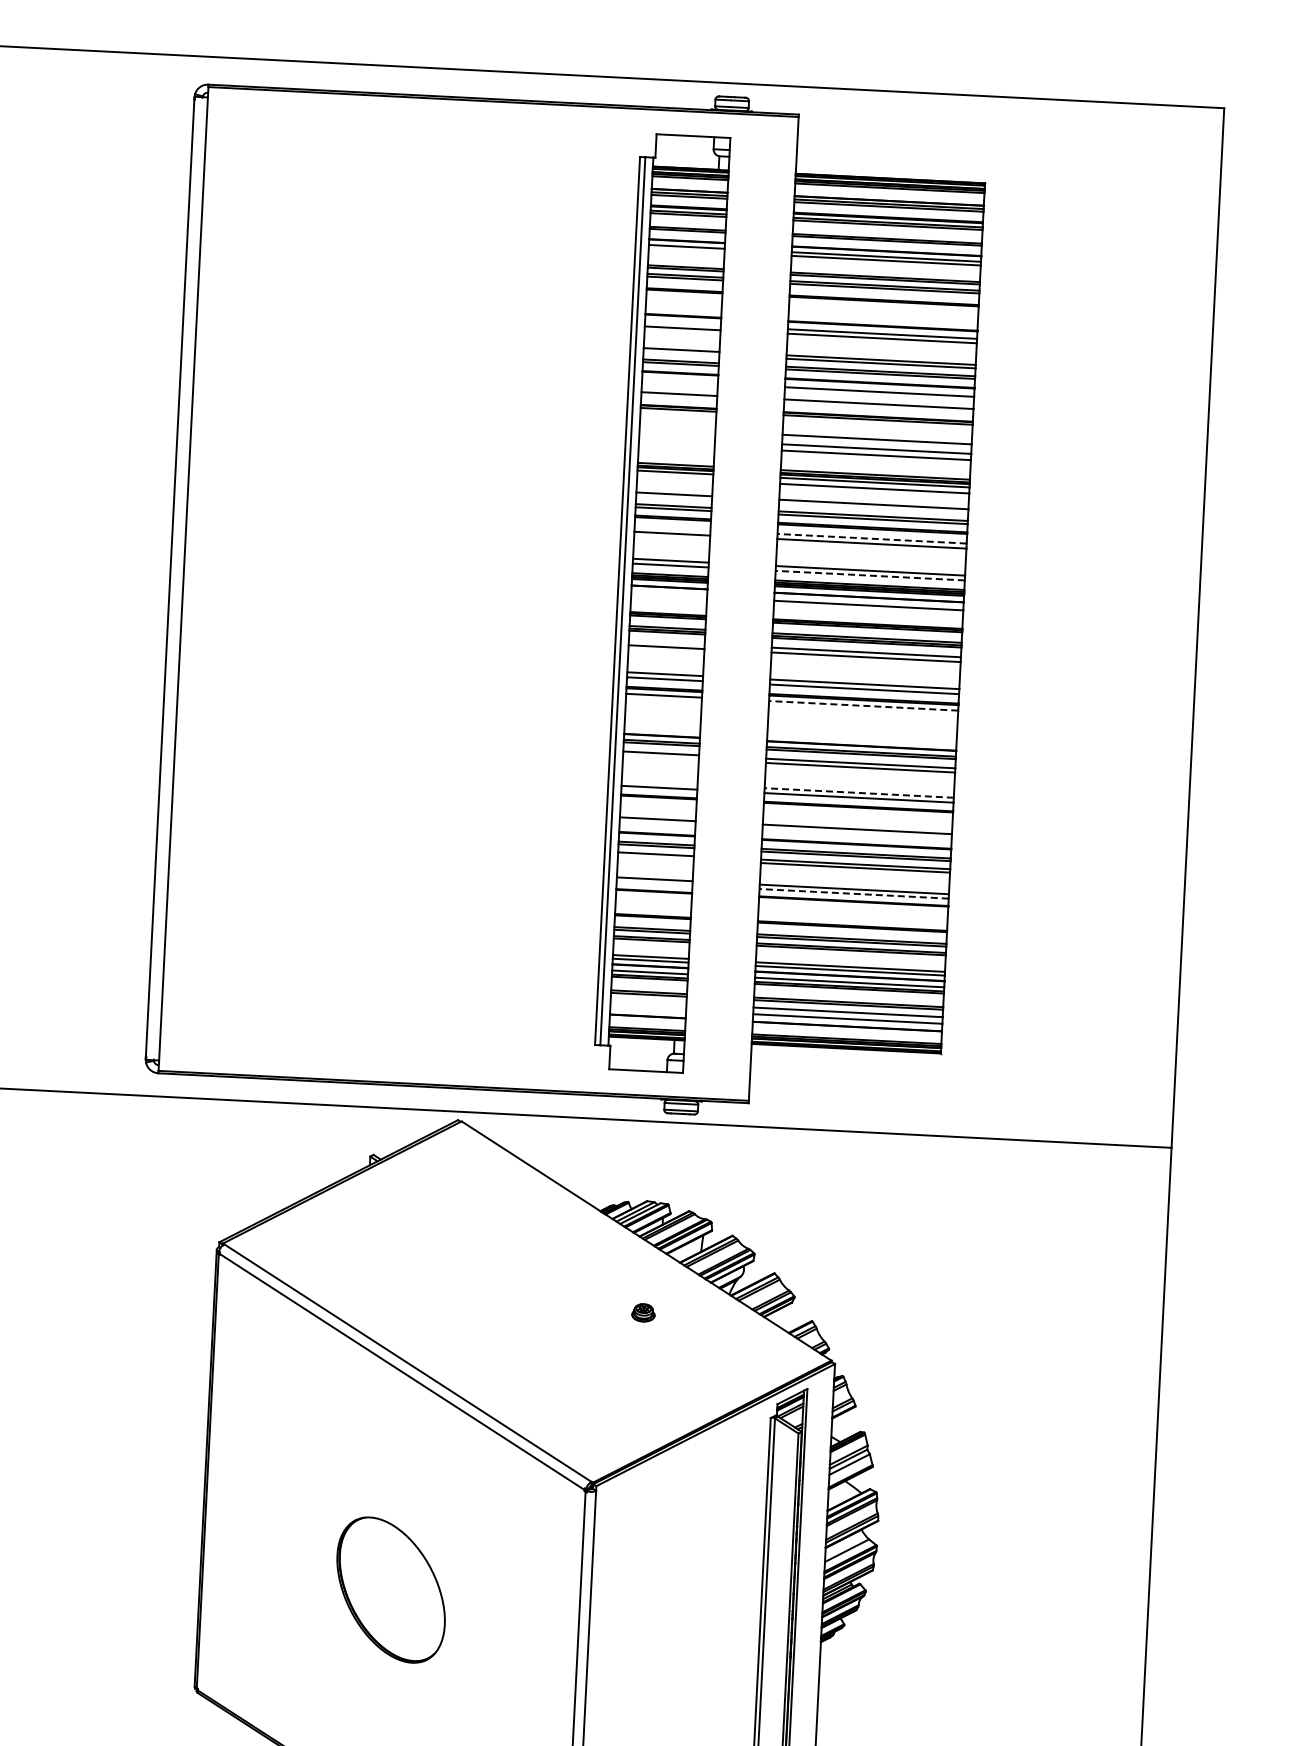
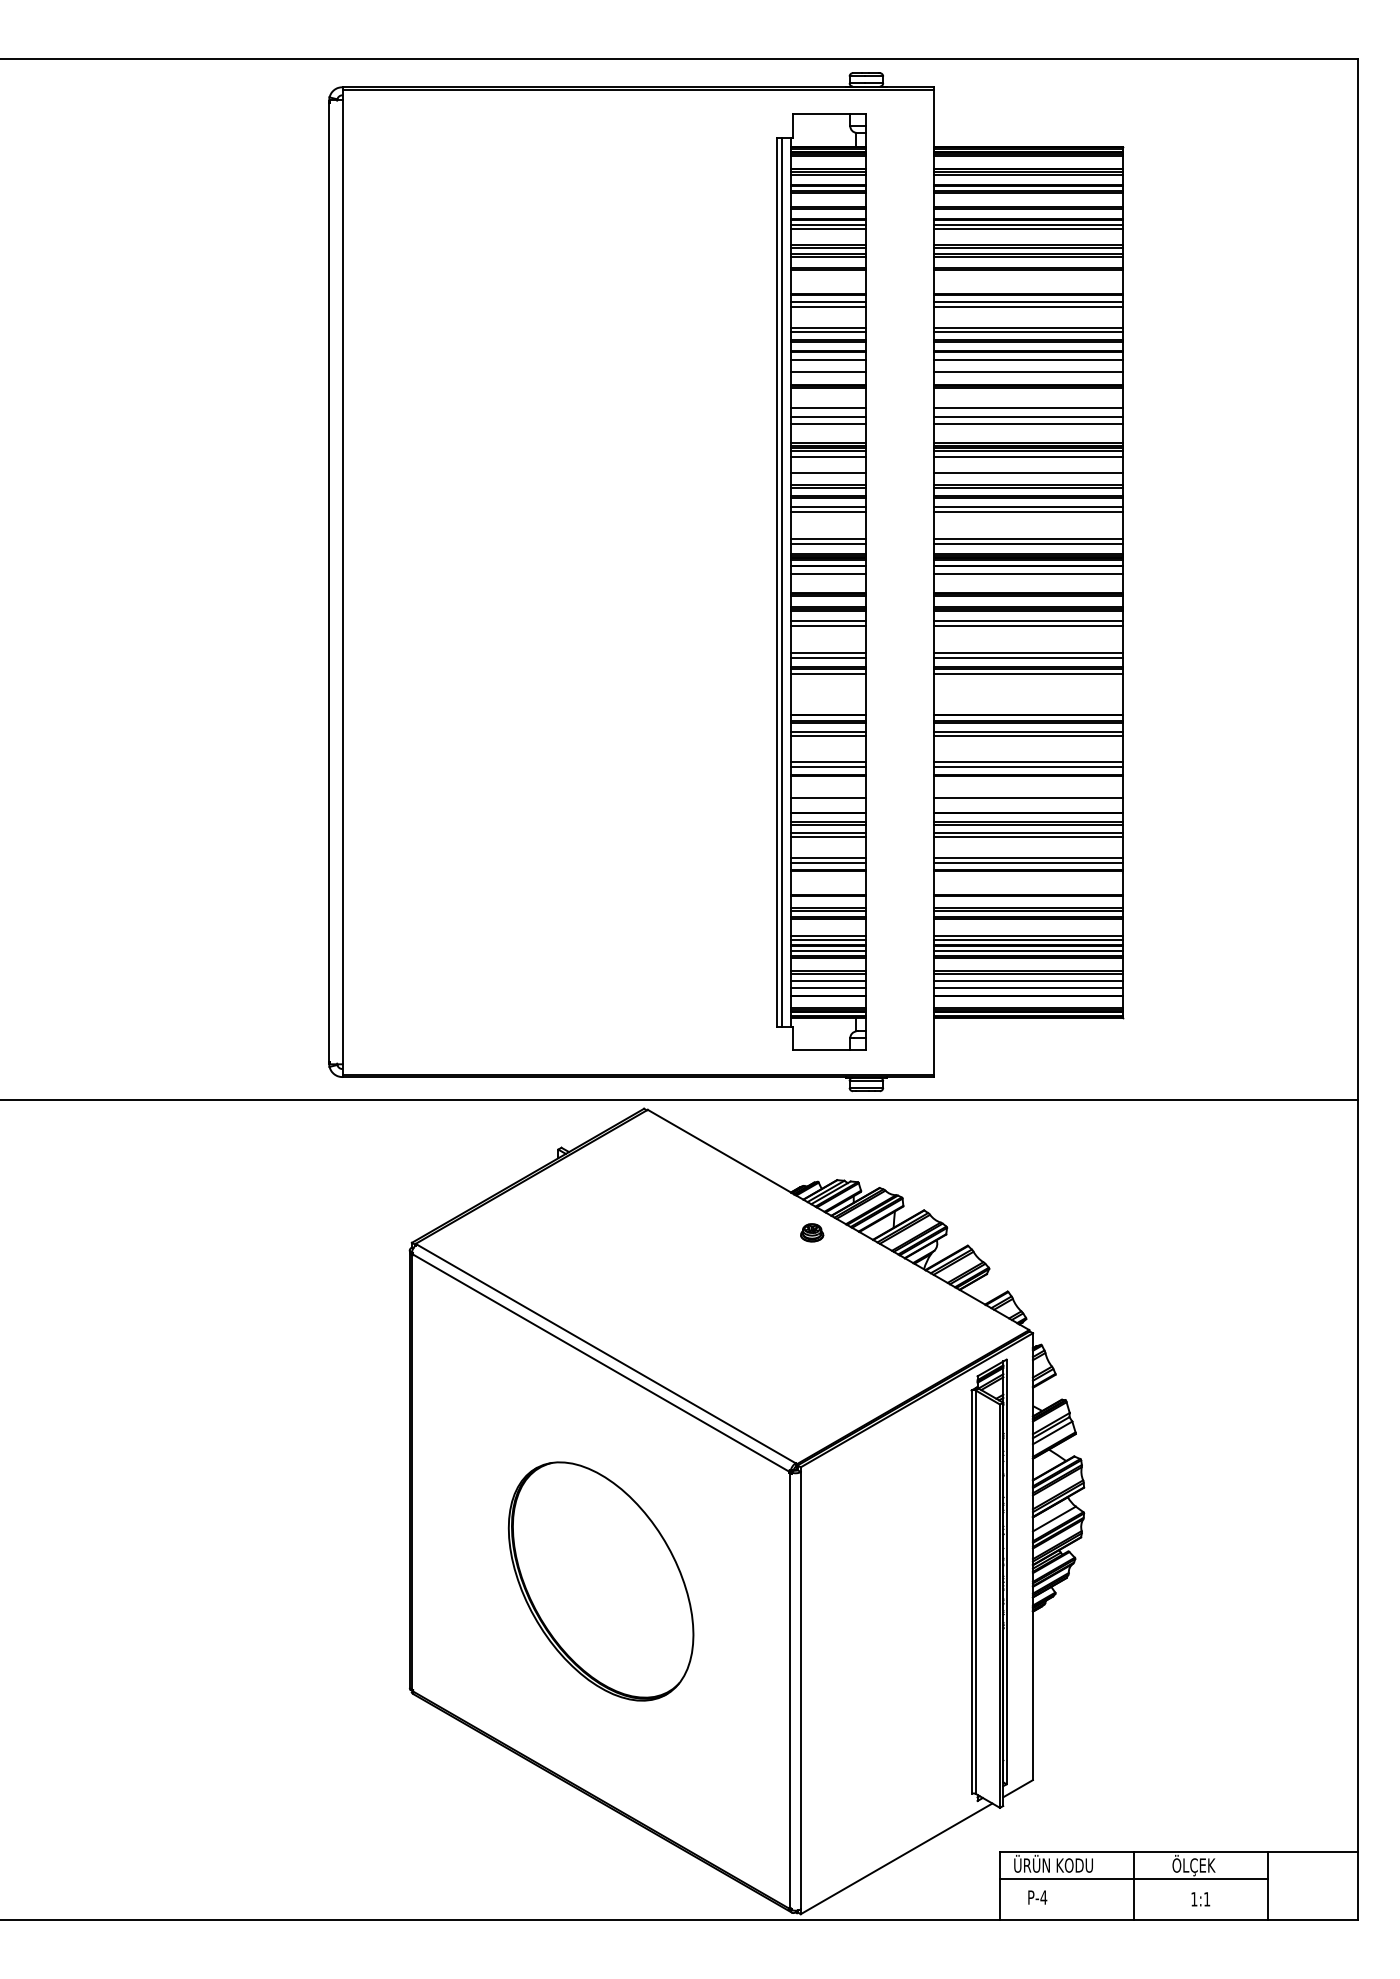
line: (686, 250) -> (828, 228), added
line: (682, 324) -> (828, 302), added
line: (681, 353) -> (828, 331), added
line: (680, 382) -> (828, 360), added
line: (677, 429) -> (828, 407), added
line: (677, 439) -> (828, 417), added
line: (676, 445) -> (828, 423), added
line: (675, 479) -> (828, 457), added
line: (672, 528) -> (828, 507), added
line: (872, 539) -> (1028, 507), dashed -> solid
line: (870, 576) -> (1028, 544), dashed -> solid
line: (669, 595) -> (828, 574), added
line: (666, 642) -> (828, 621), added
line: (863, 705) -> (1028, 674), dashed -> solid
line: (661, 757) -> (828, 736), added
line: (659, 782) -> (828, 761), added
line: (859, 792) -> (1028, 761), dashed -> solid
line: (655, 857) -> (828, 836), added
line: (654, 883) -> (828, 862), added
line: (854, 893) -> (1028, 862), dashed -> solid
line: (648, 1002) -> (828, 981), added
line: (648, 1009) -> (828, 988), added
part: (643, 1312) -> (812, 1232), moved
part: (390, 1590) -> (600, 1581), size x1.67

